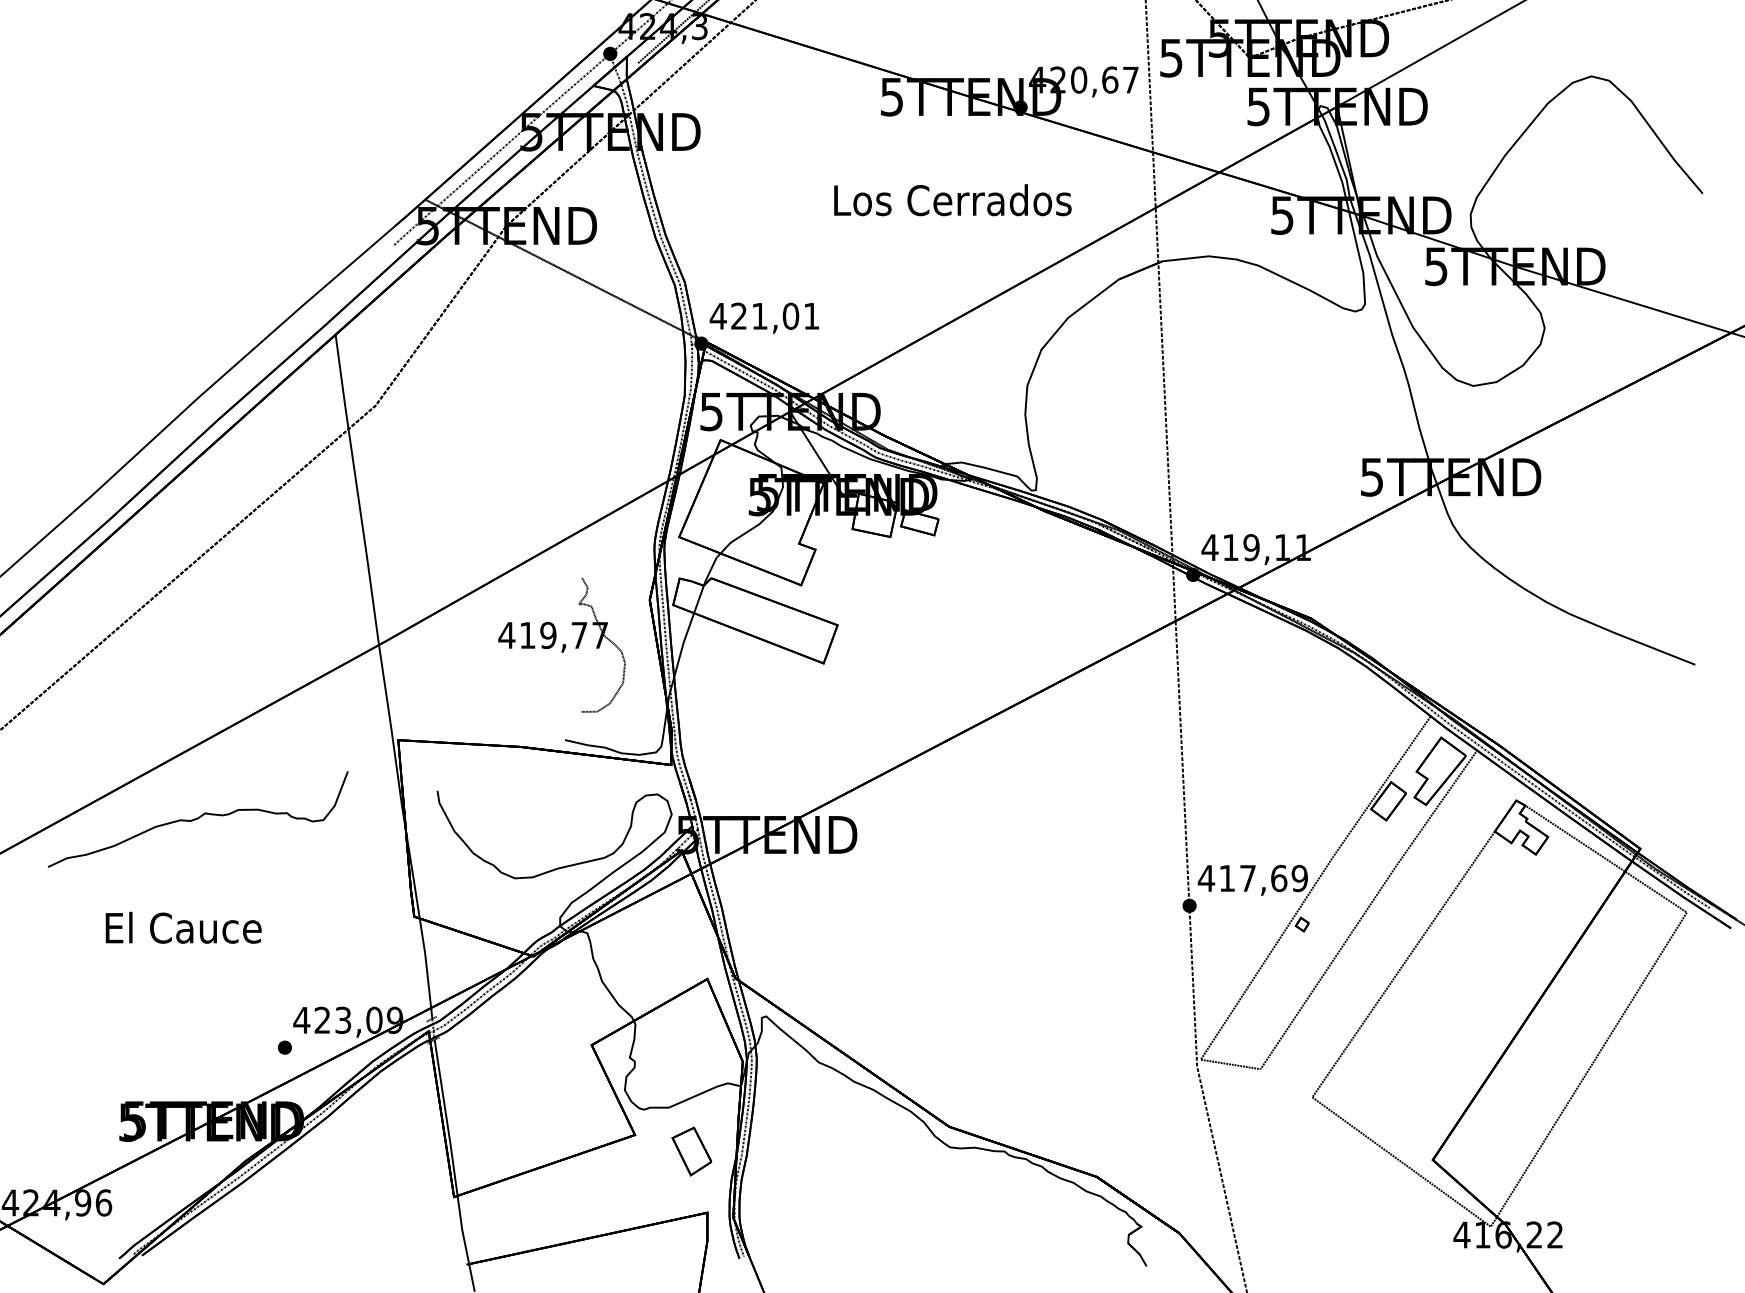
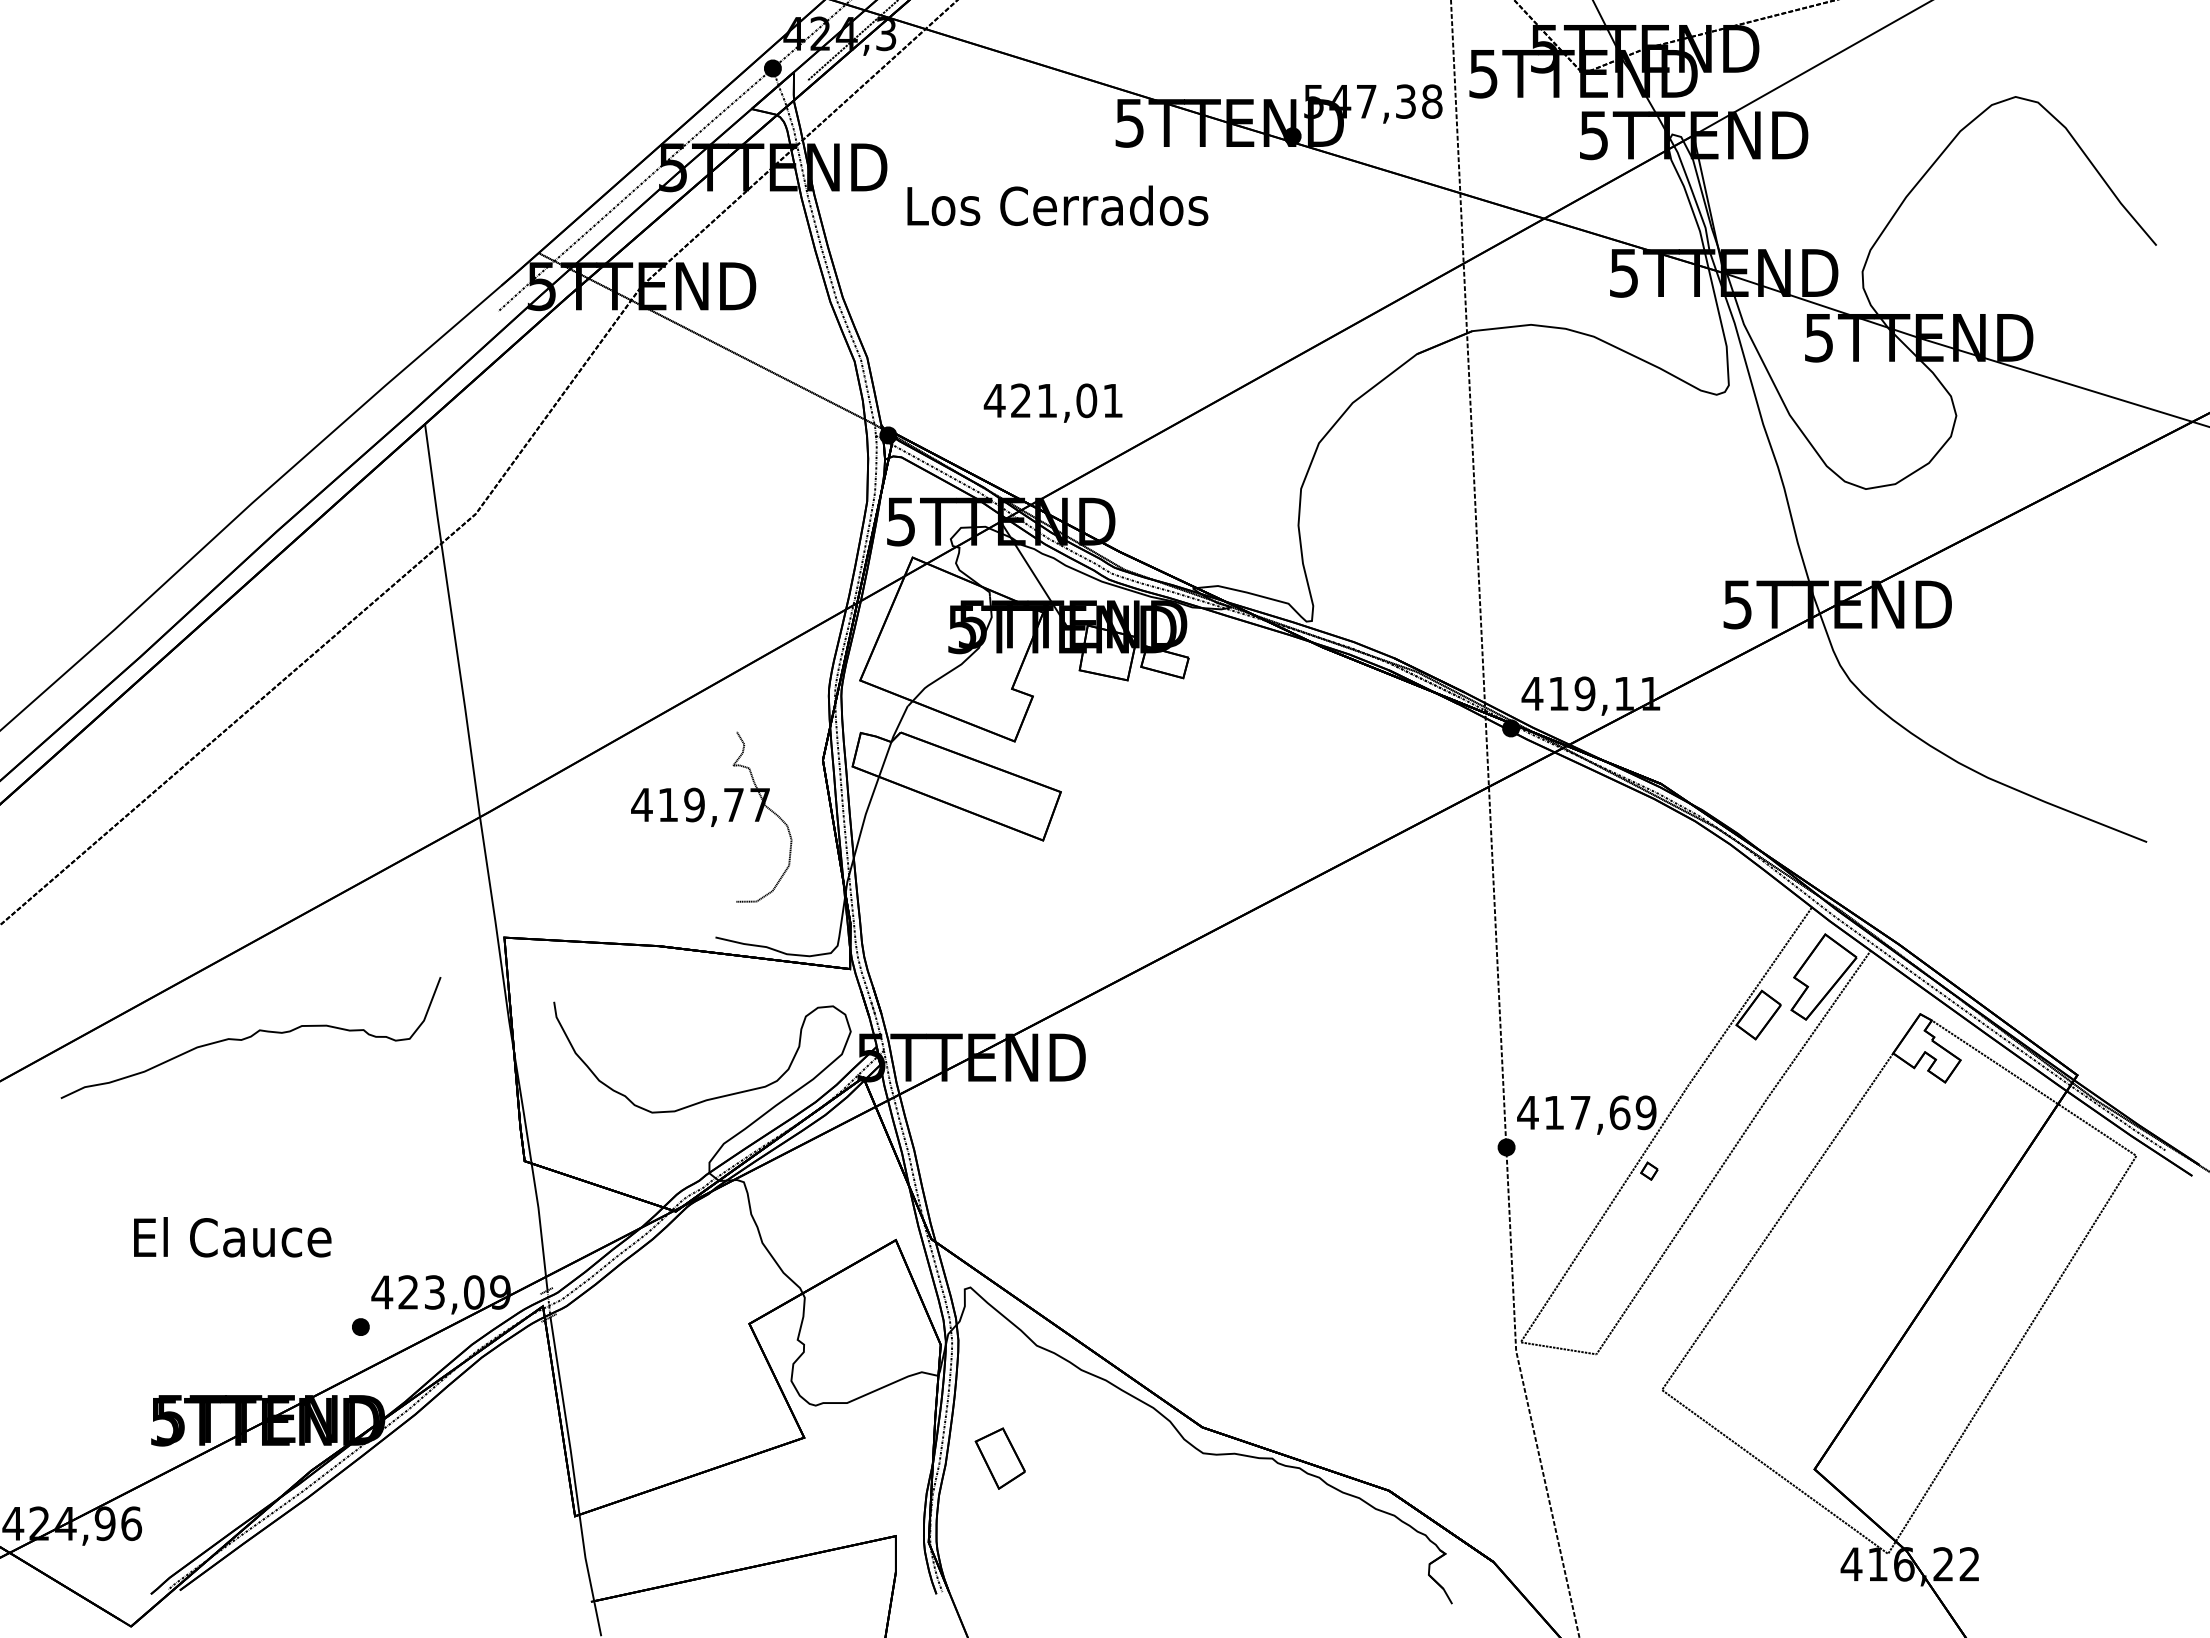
text: (1083, 79) -> (1372, 101), 420,67 -> 547,38
text: (952, 199) -> (1057, 205), moved
text: (763, 317) -> (1052, 402), moved
text: (183, 927) -> (232, 1237), moved
part: (691, 1151) -> (999, 1458), moved

